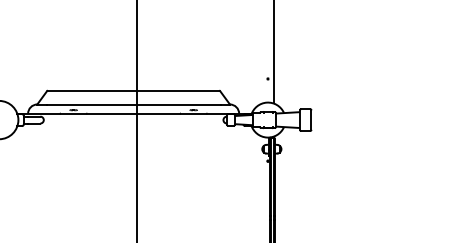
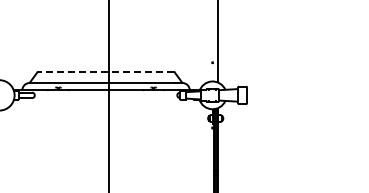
line: (134, 91) -> (106, 72), solid -> dashed

